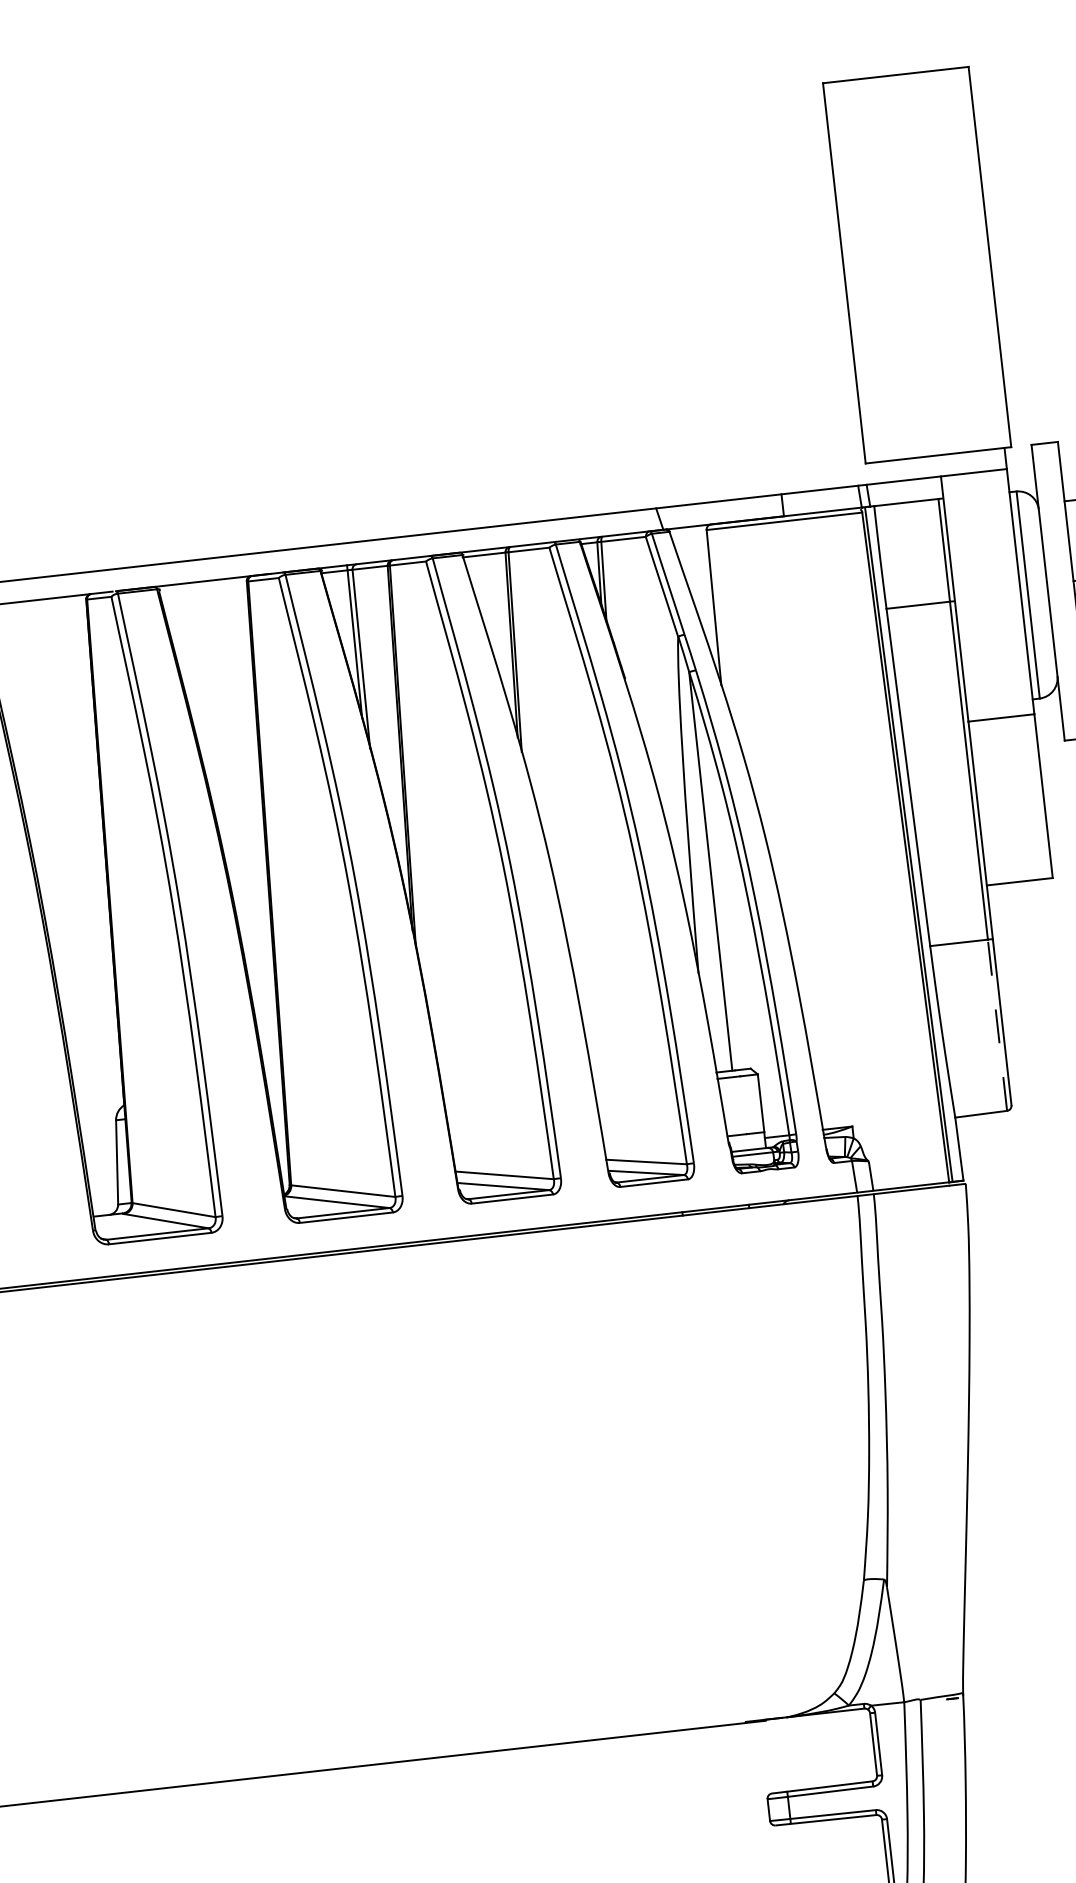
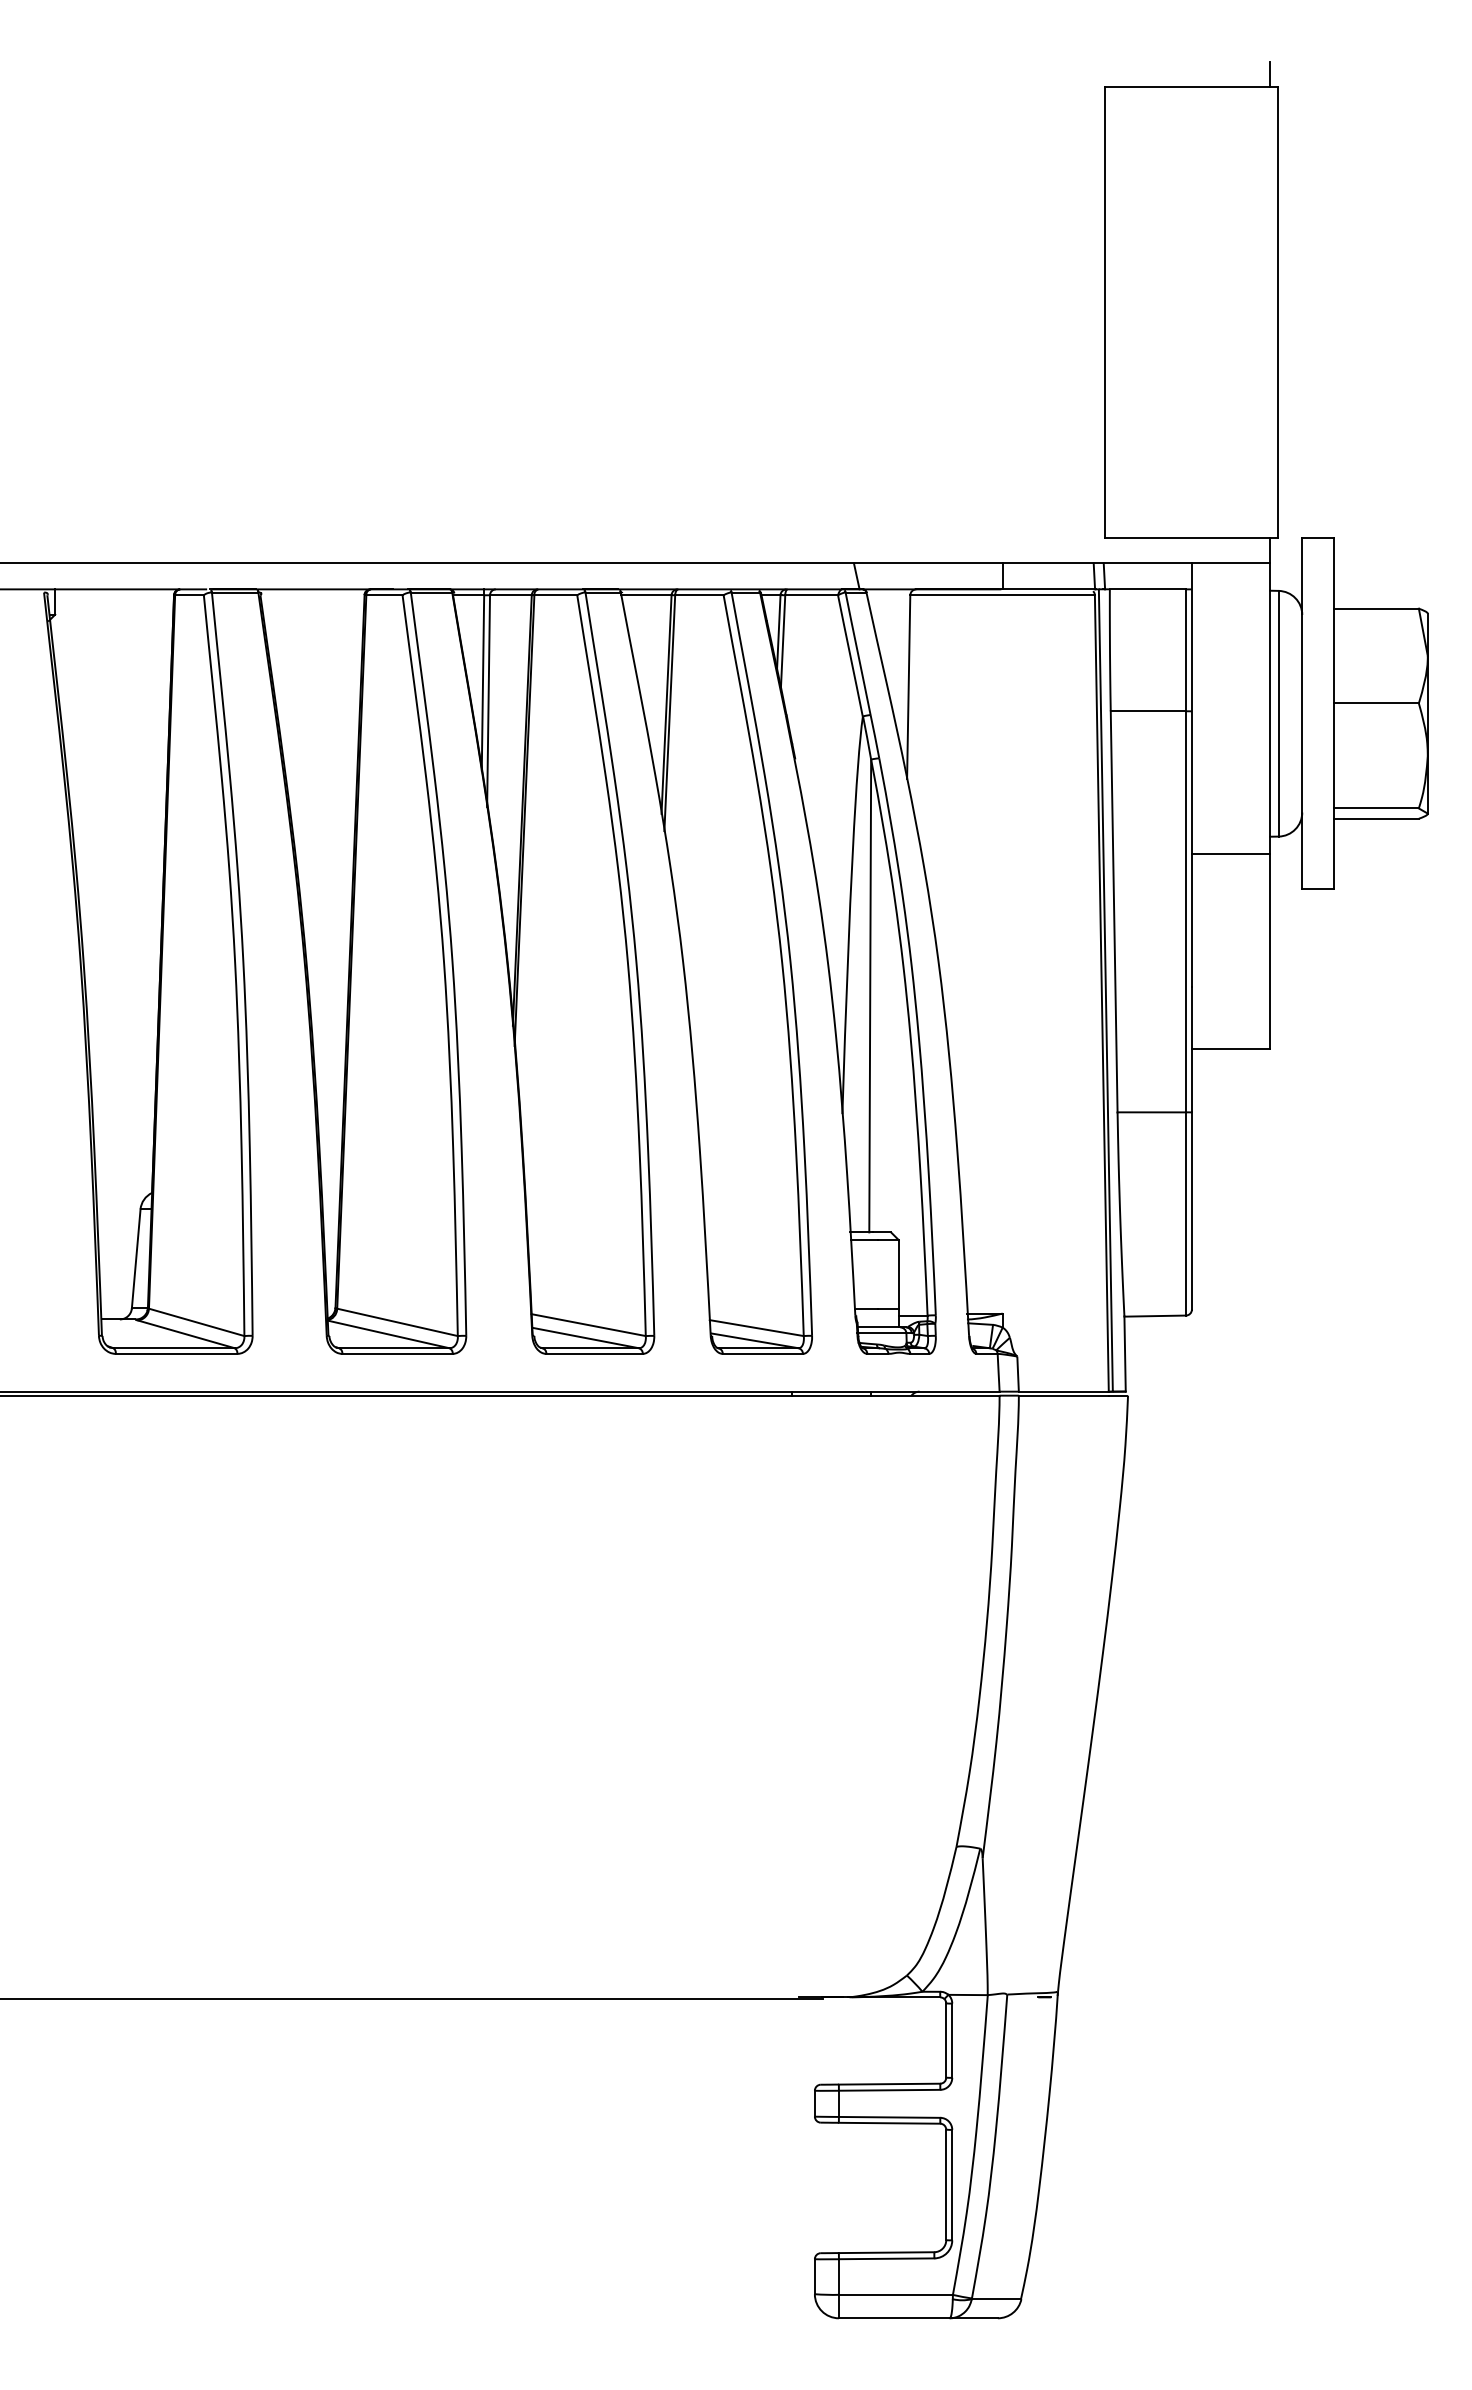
line: (960, 56) -> (1270, 73), added
line: (997, 1024) -> (1186, 1213), dashed -> solid

